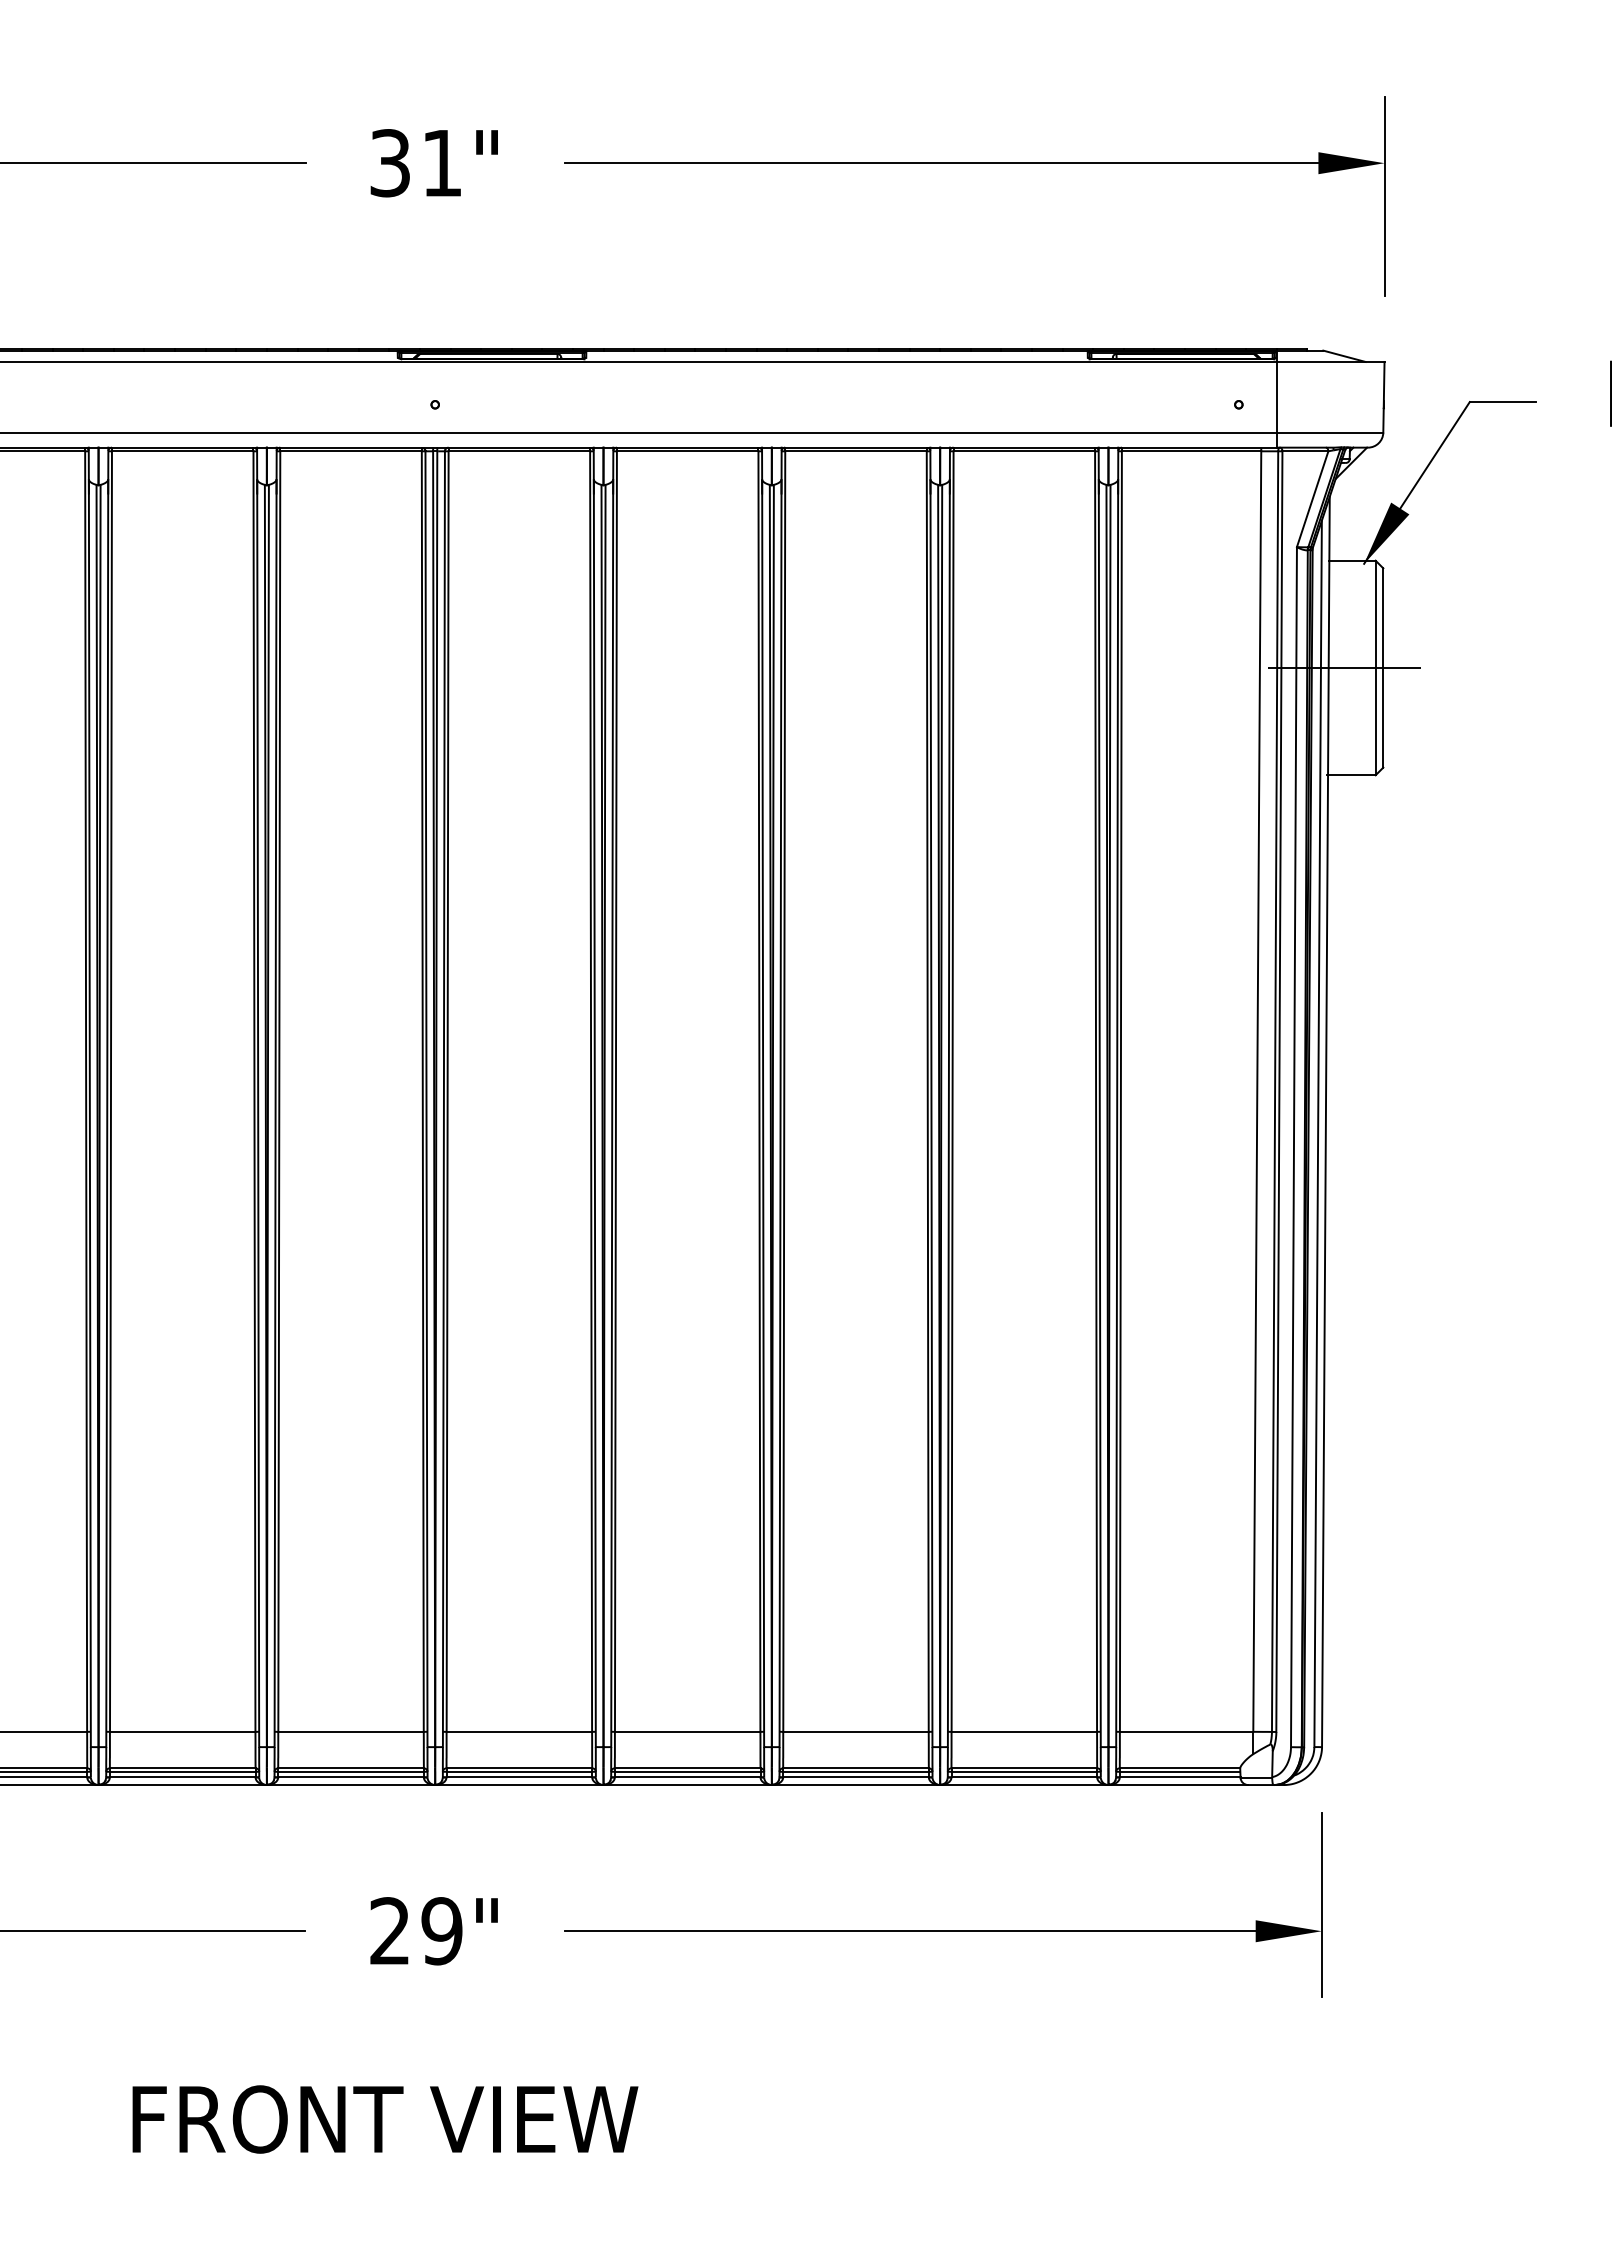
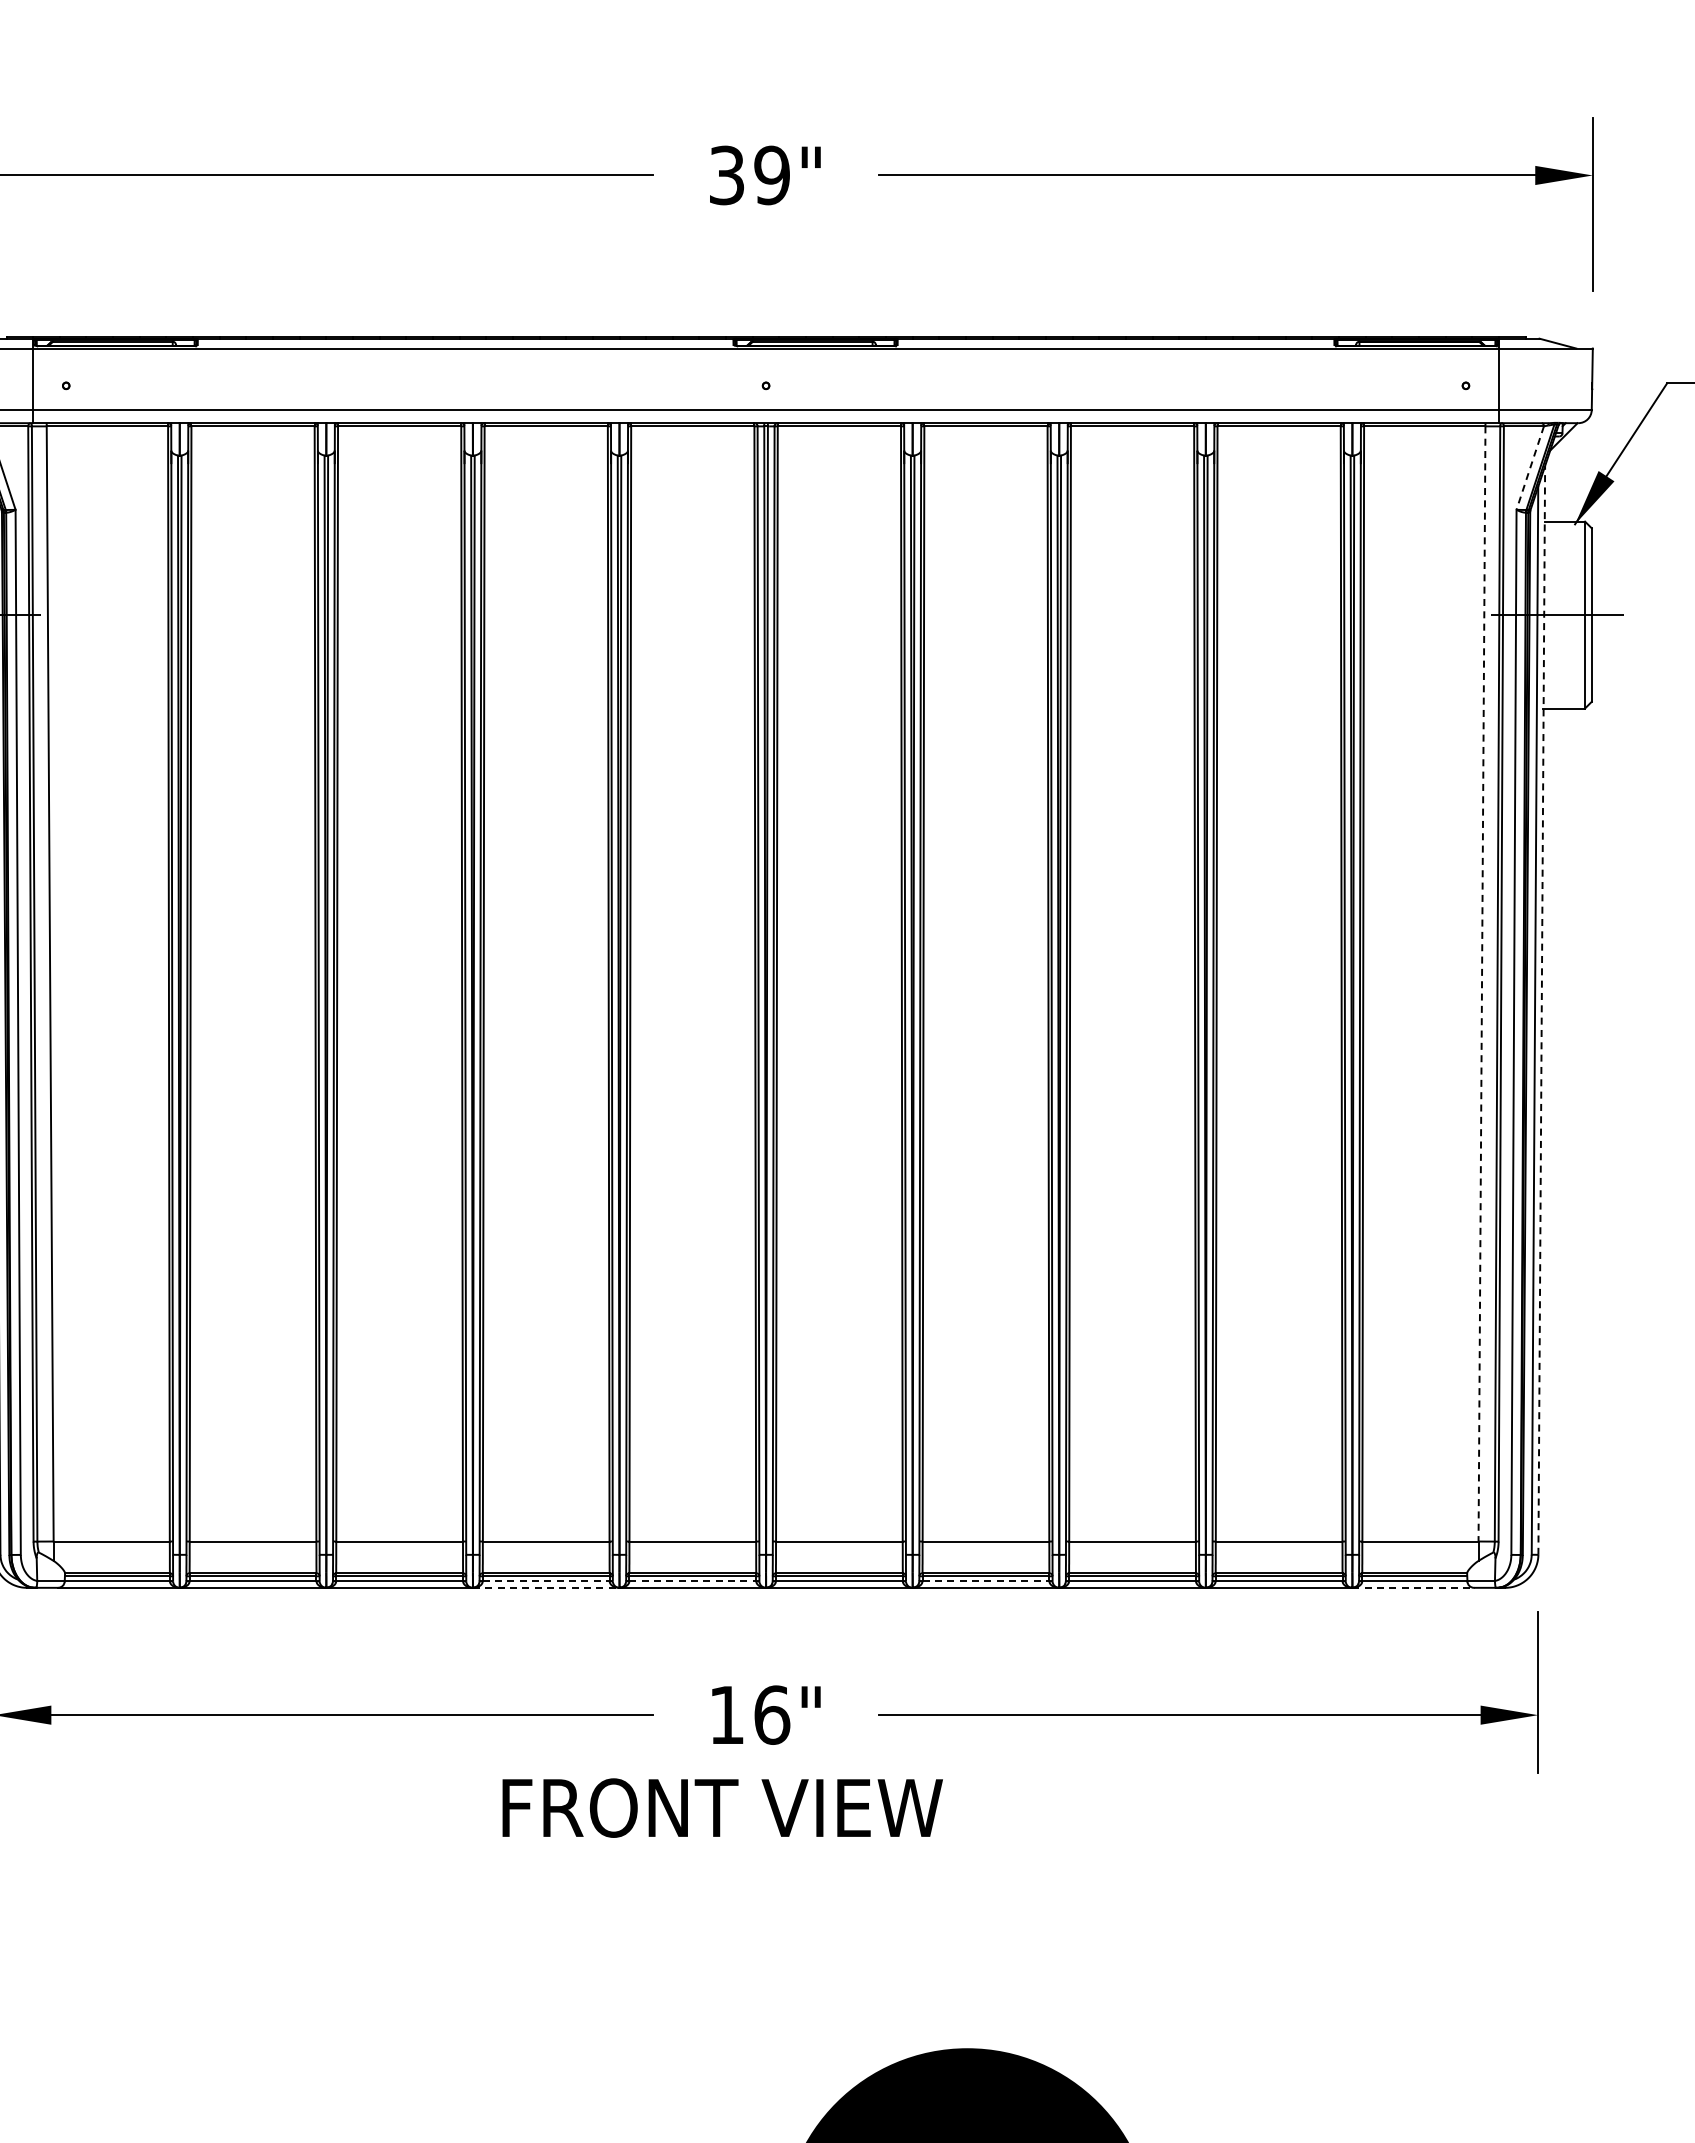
text: (441, 163) -> (771, 175), 31" -> 39"
line: (1312, 499) -> (1530, 468), solid -> dashed
line: (1257, 1091) -> (1482, 983), solid -> dashed
line: (1325, 1120) -> (1541, 1009), solid -> dashed
line: (183, 1777) -> (546, 1581), solid -> dashed
line: (351, 1777) -> (693, 1581), solid -> dashed
line: (688, 1777) -> (986, 1581), solid -> dashed
line: (183, 1784) -> (546, 1587), solid -> dashed
line: (1178, 1784) -> (1413, 1587), solid -> dashed
text: (416, 1930) -> (749, 1714), 29" -> 16"
text: (385, 2118) -> (722, 1807), moved

